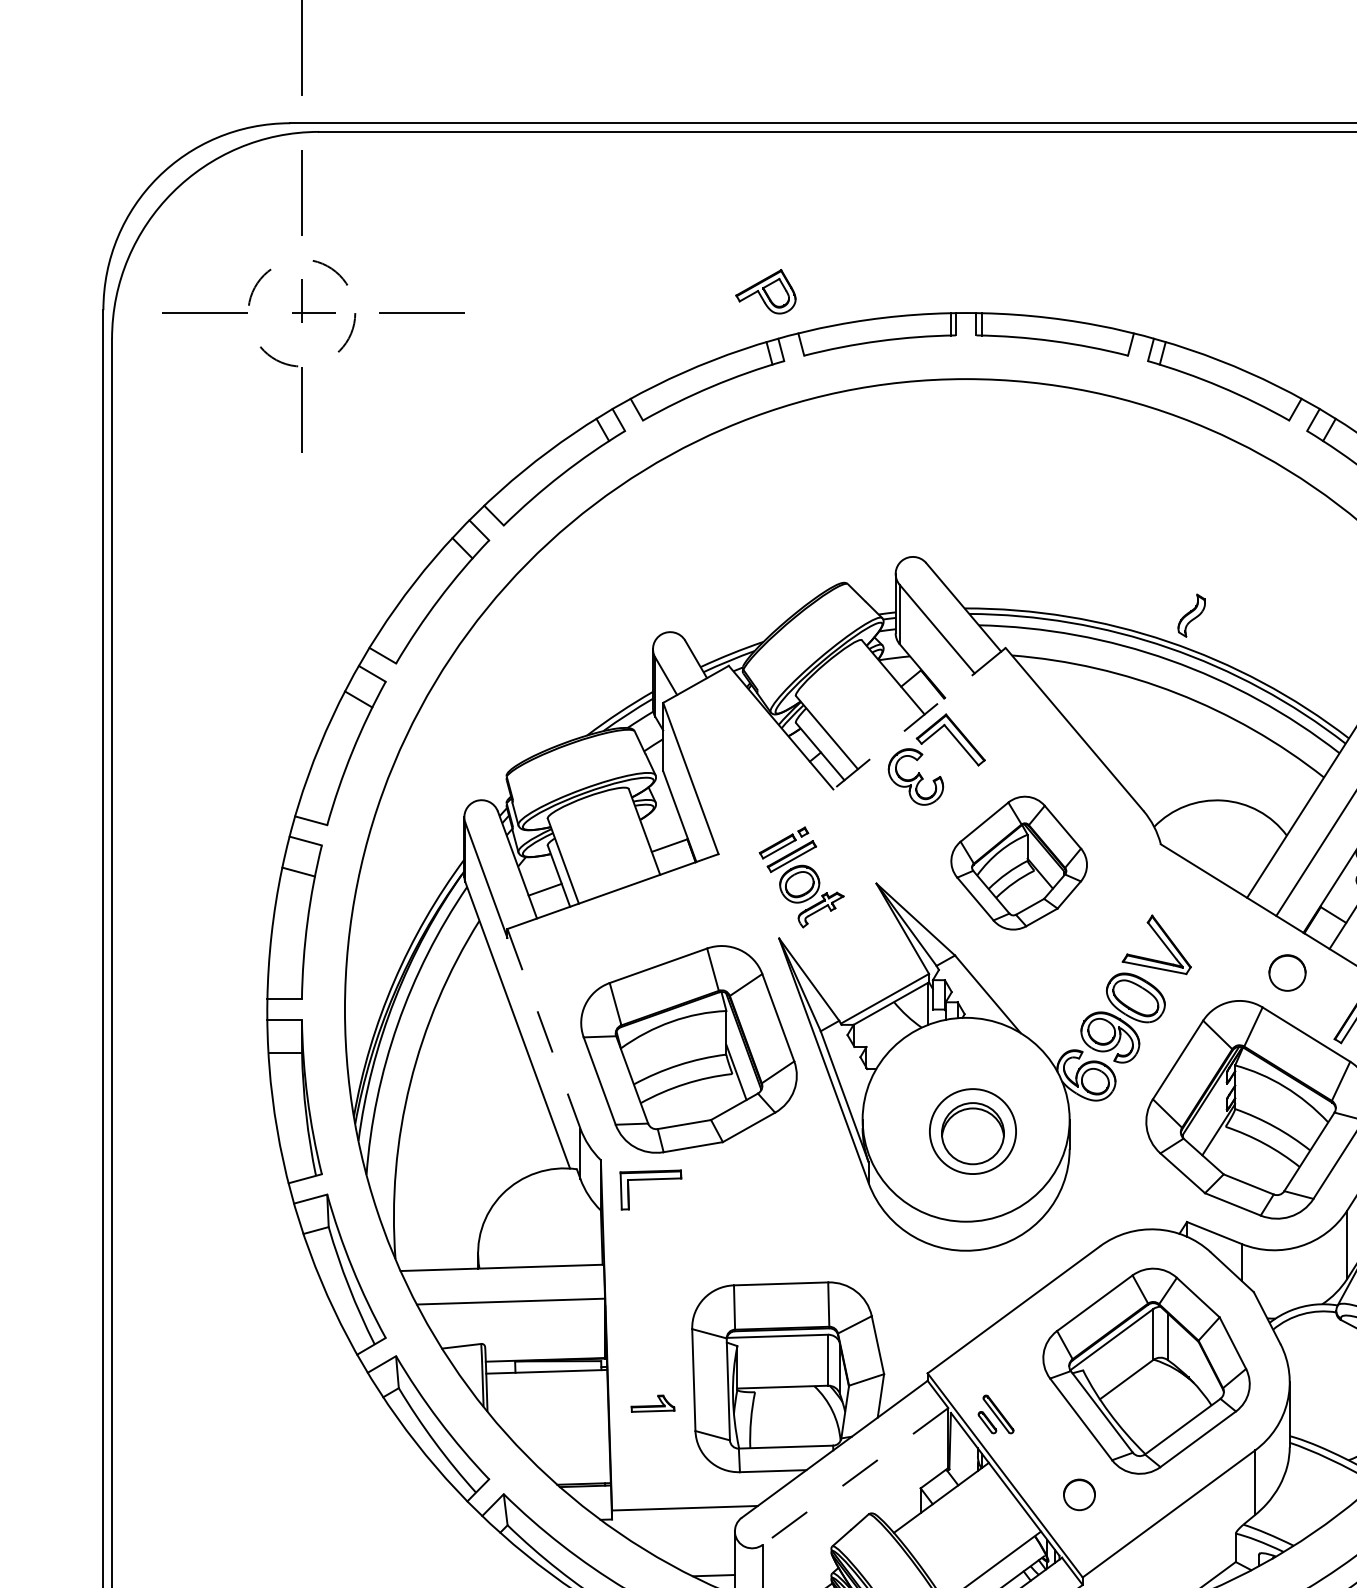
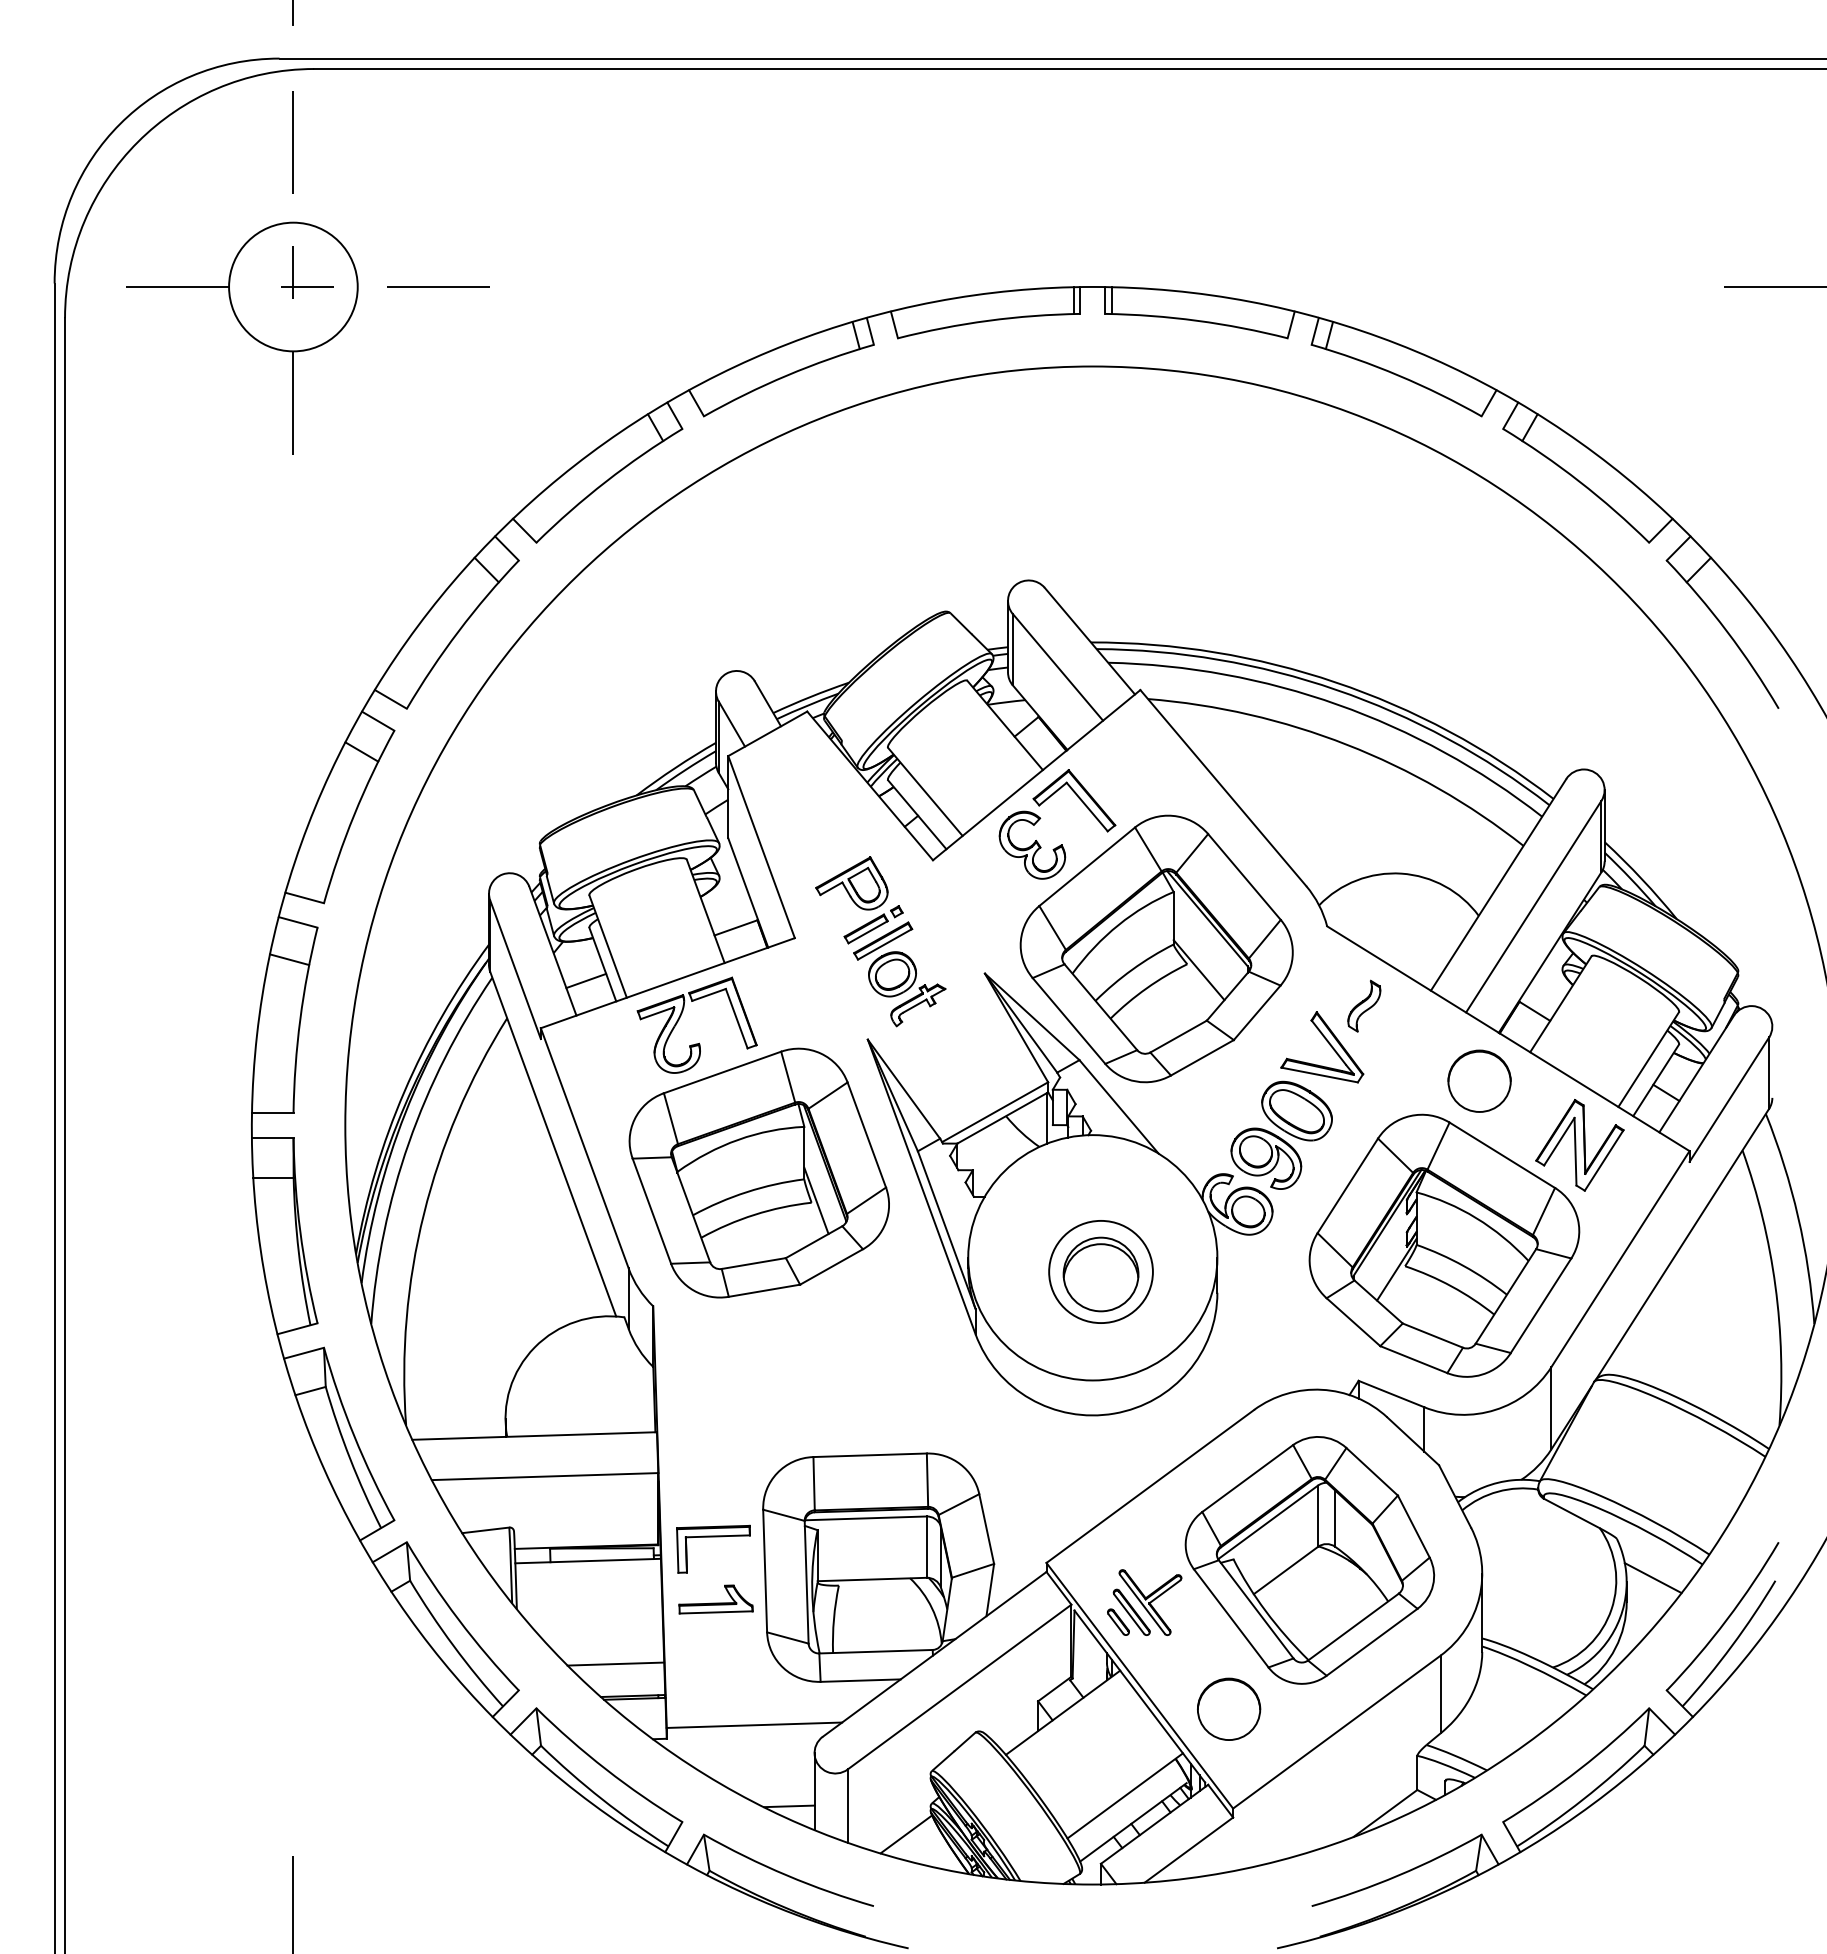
part: (765, 291) -> (851, 883), moved
circle: (301, 312) -> (293, 286), dashed -> solid
part: (1191, 615) -> (1364, 1005), moved
line: (919, 718) -> (1036, 775), dashed -> solid
part: (1019, 862) -> (1156, 948), size x1.67
part: (624, 919) -> (681, 1016), added
part: (1287, 972) -> (1479, 1080), size x1.43
line: (543, 1028) -> (584, 1148), dashed -> solid
part: (650, 1180) -> (713, 1537), moved
part: (652, 1403) -> (715, 1599), size x1.43
part: (1014, 1406) -> (1150, 1602), added
line: (569, 1456) -> (615, 1663), added
line: (855, 1476) -> (959, 1687), dashed -> solid
part: (1079, 1494) -> (1229, 1708), size x1.67

